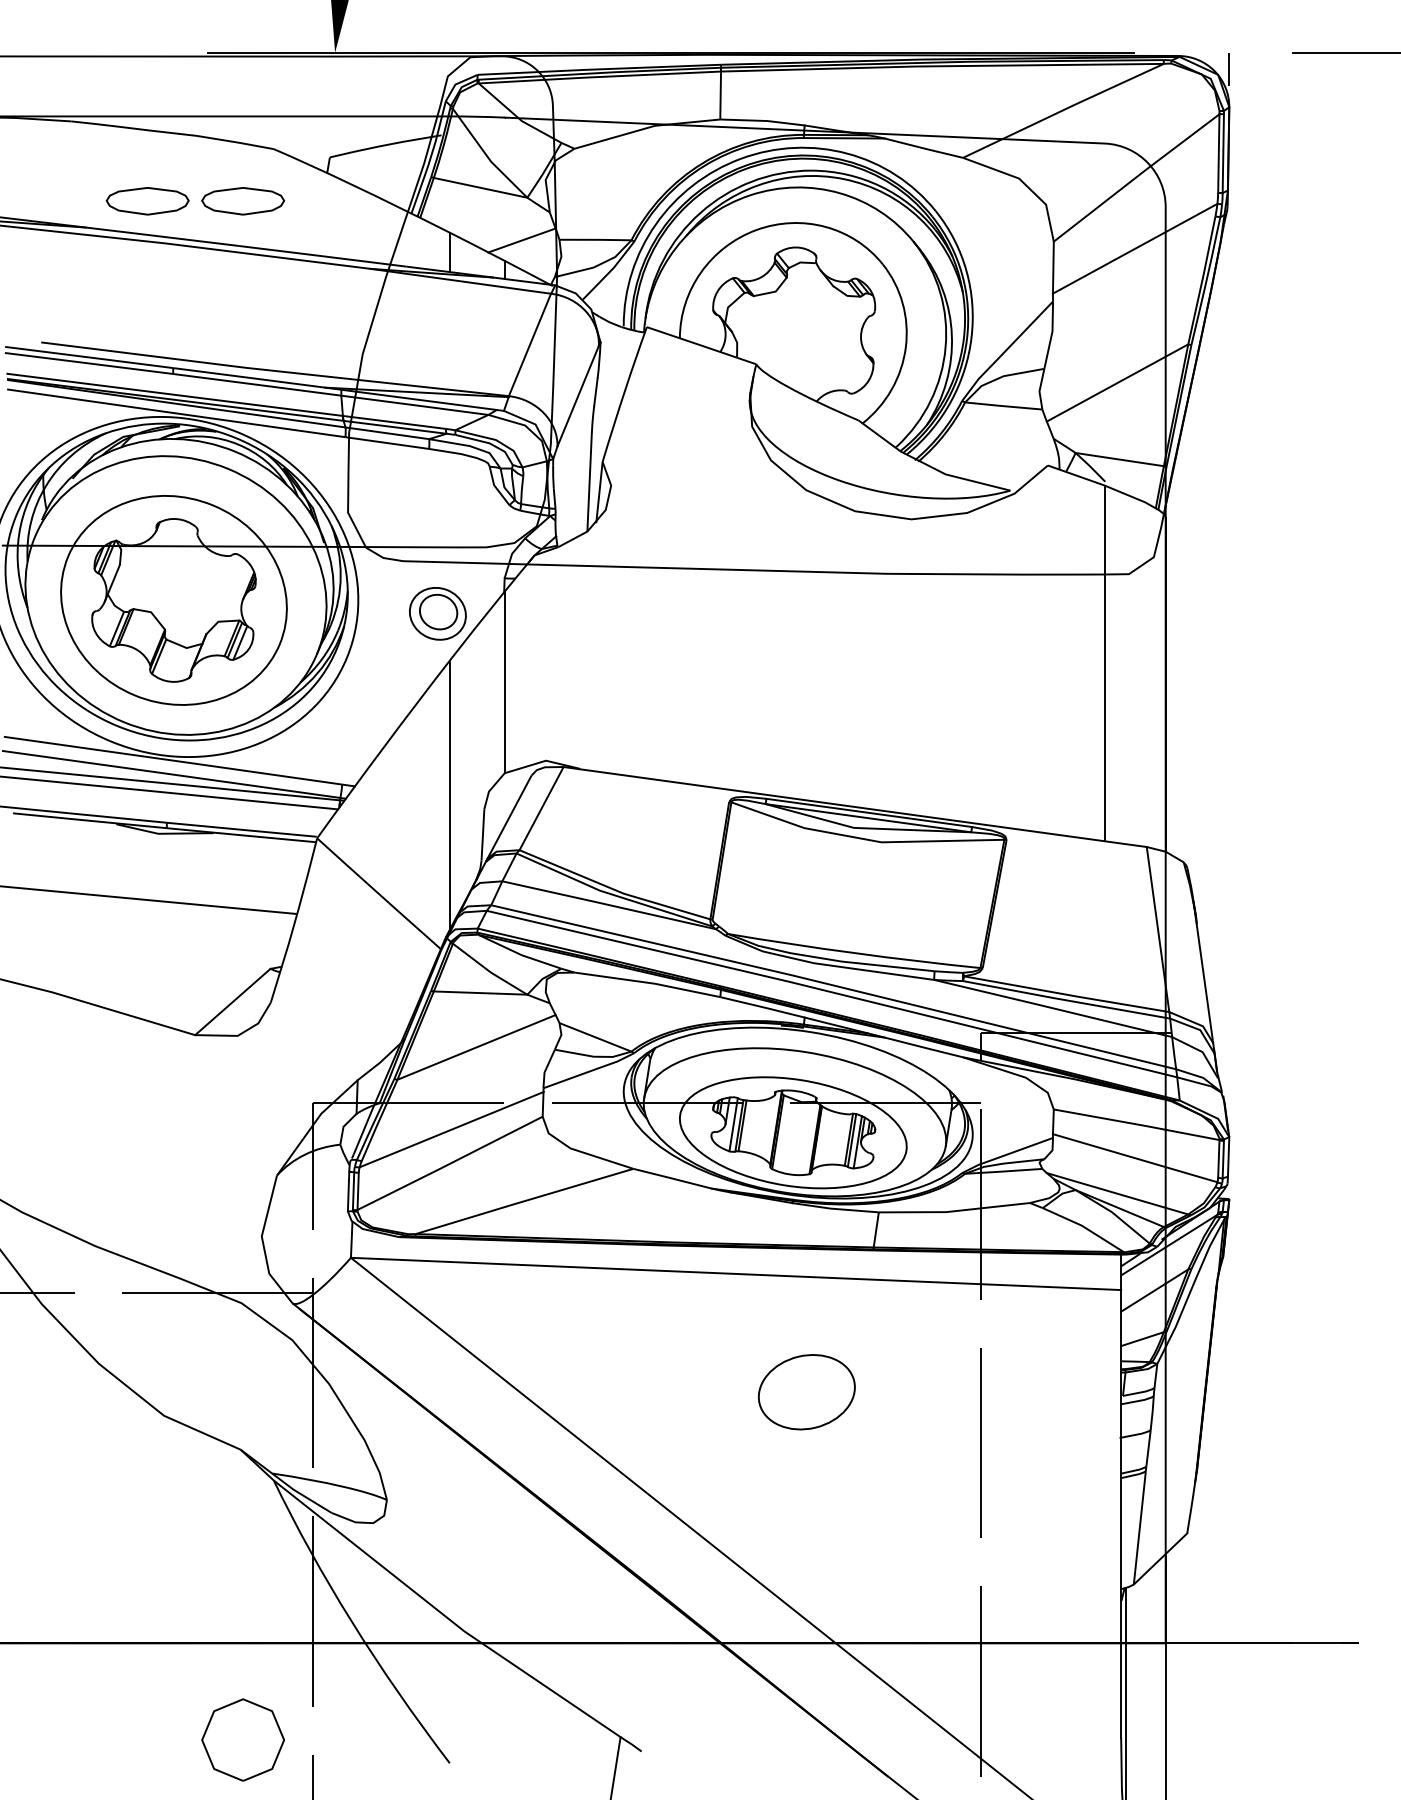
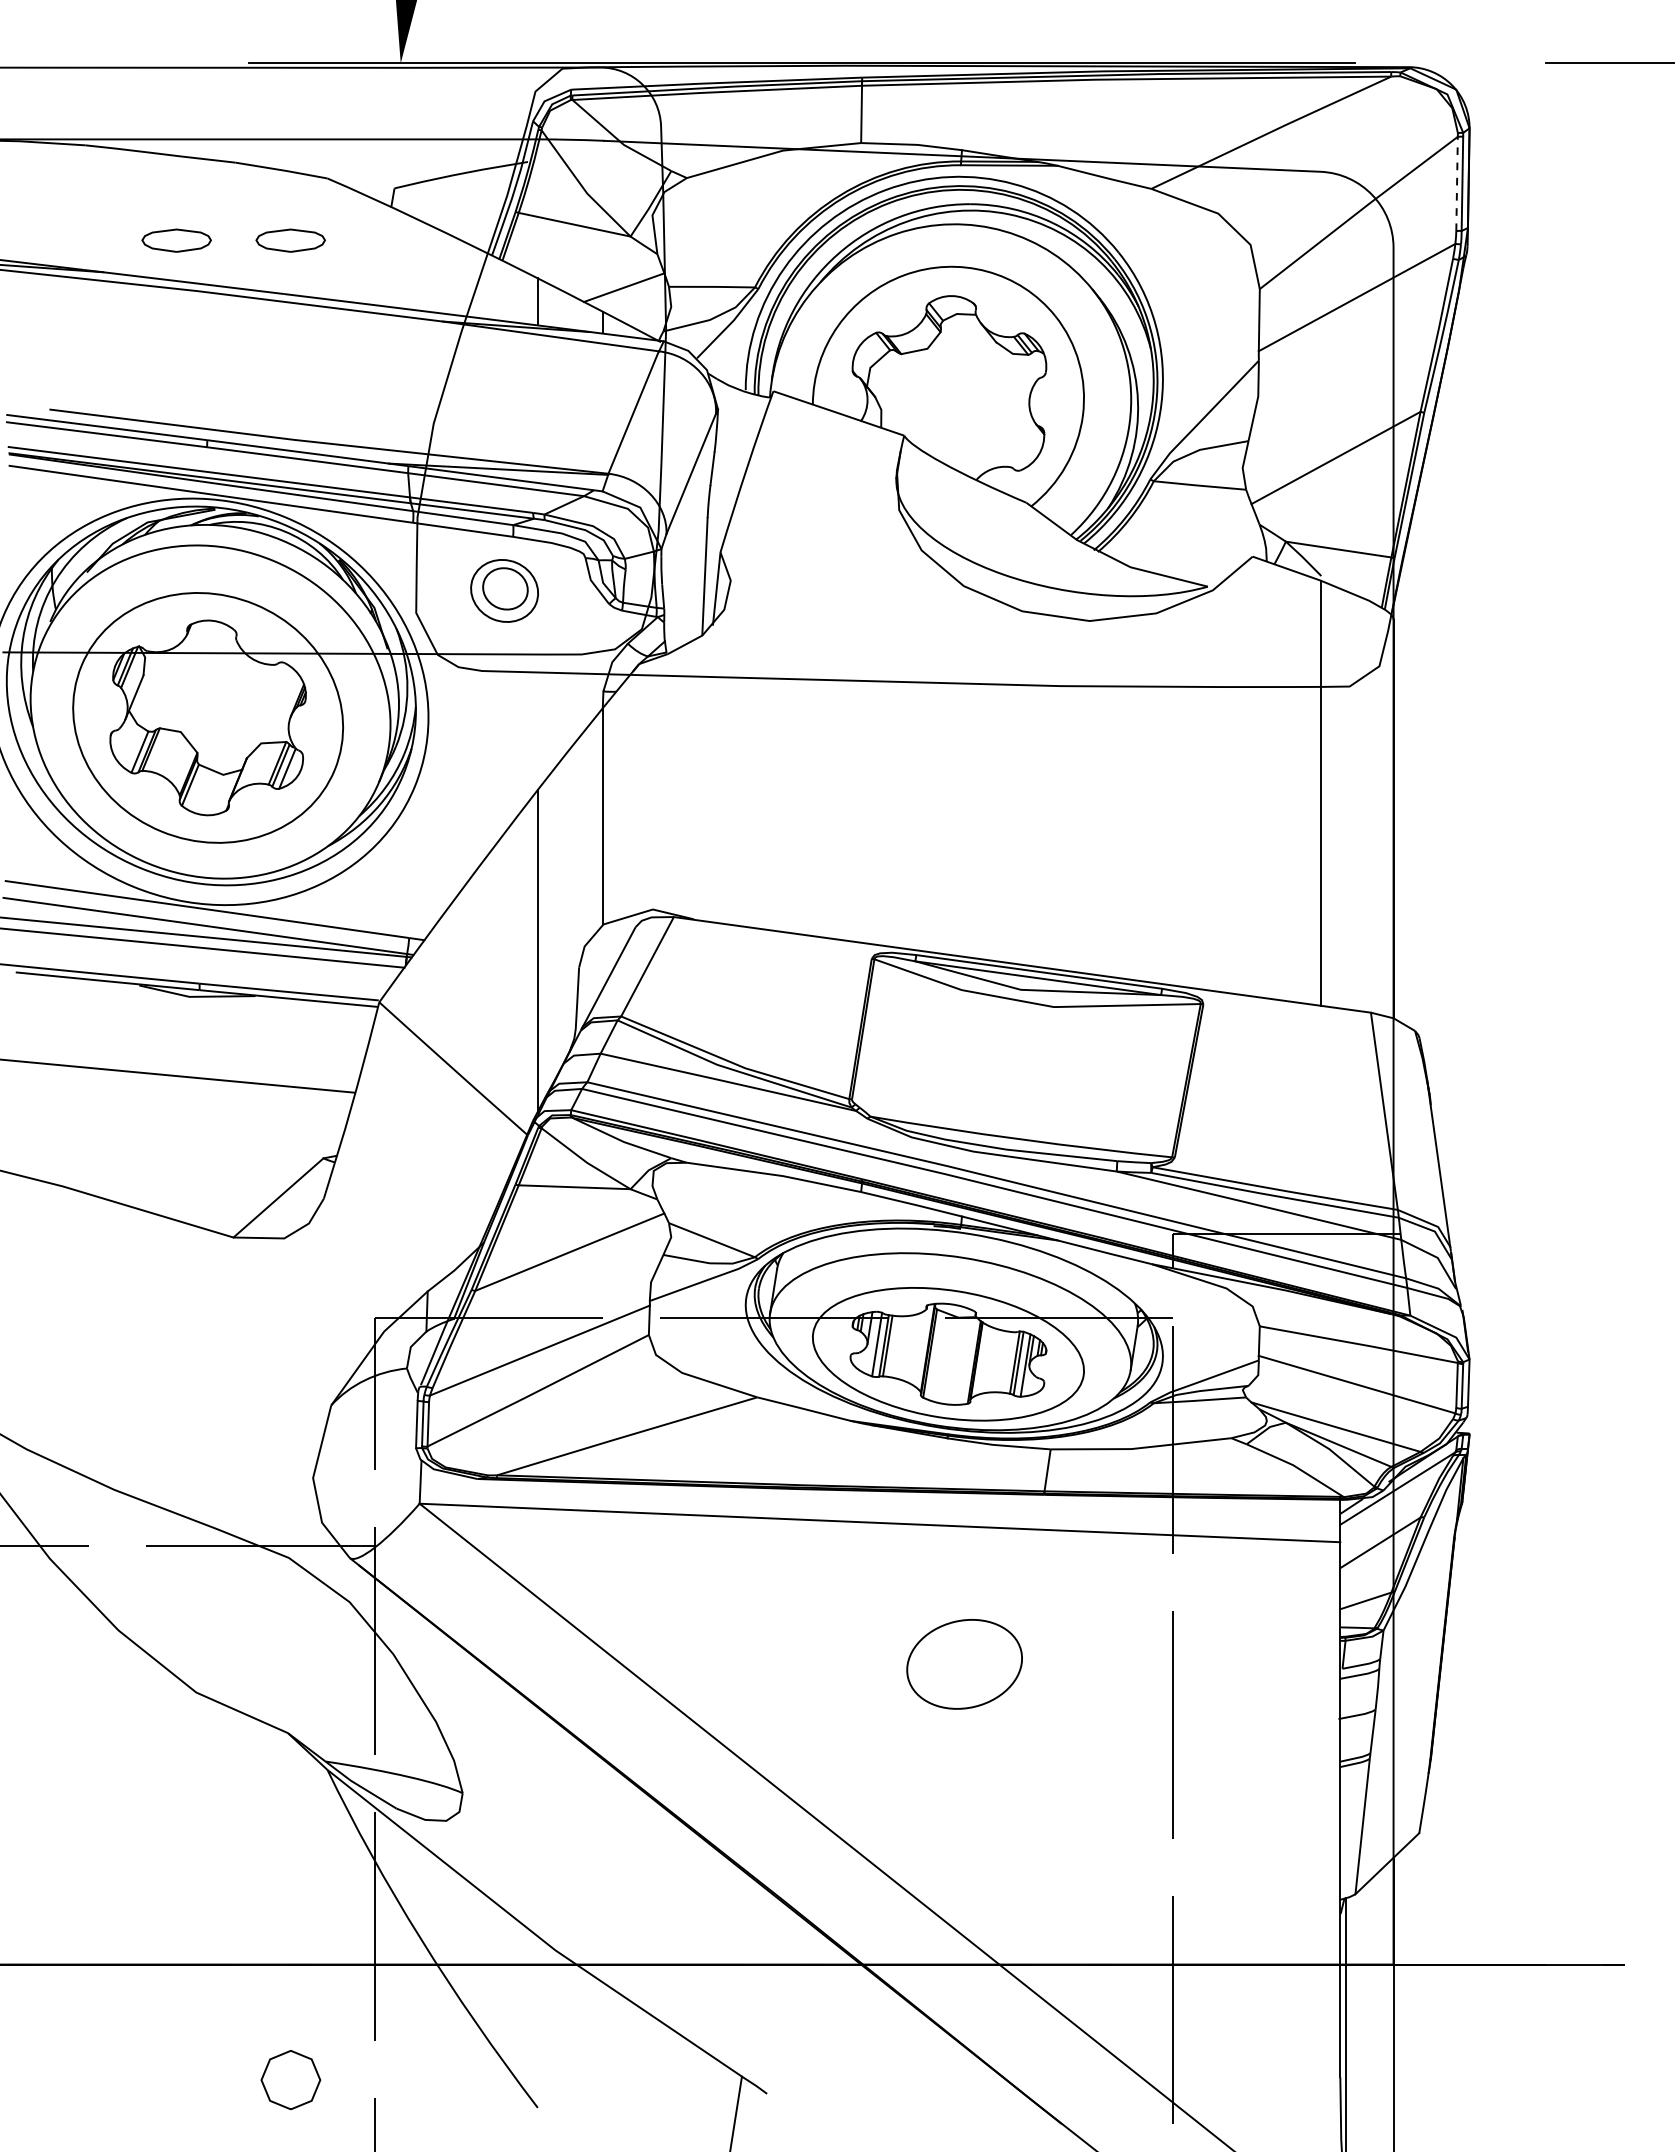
line: (1229, 68) -> (1469, 82), removed
line: (1219, 153) -> (1457, 183), solid -> dashed
part: (147, 201) -> (176, 240), size x0.7
part: (242, 201) -> (290, 240), size x0.7
part: (437, 613) -> (504, 590), moved
part: (242, 1739) -> (290, 2079), size x0.6

